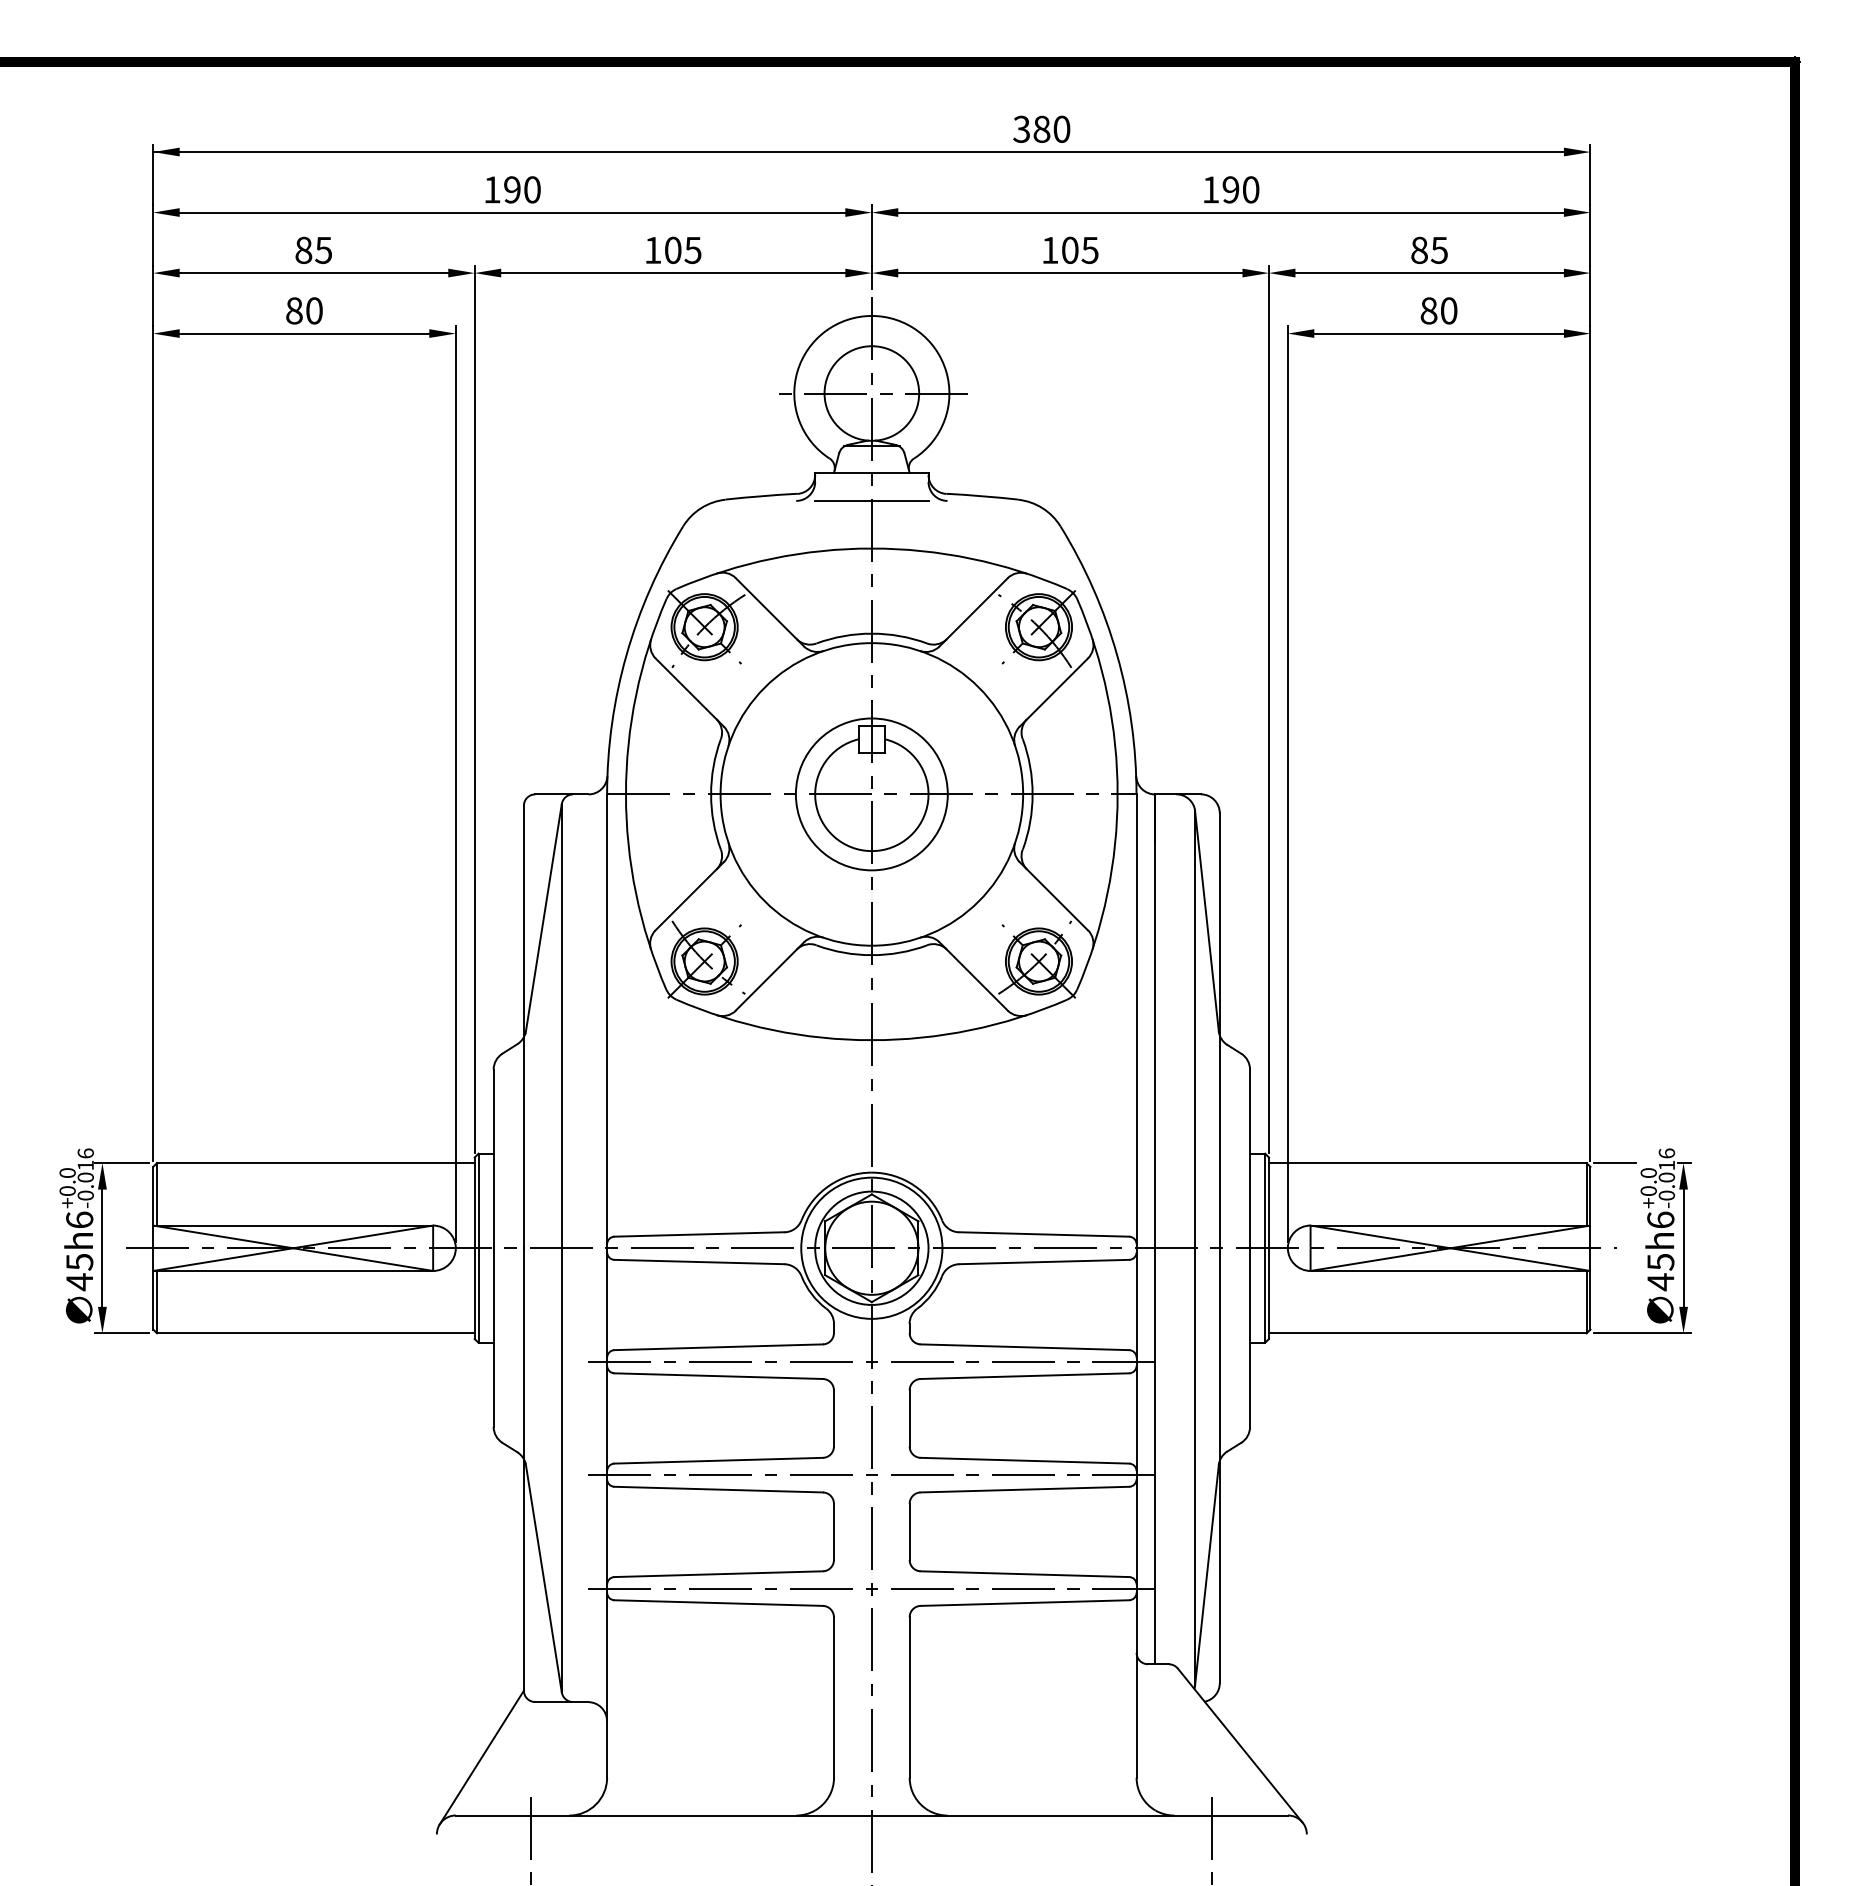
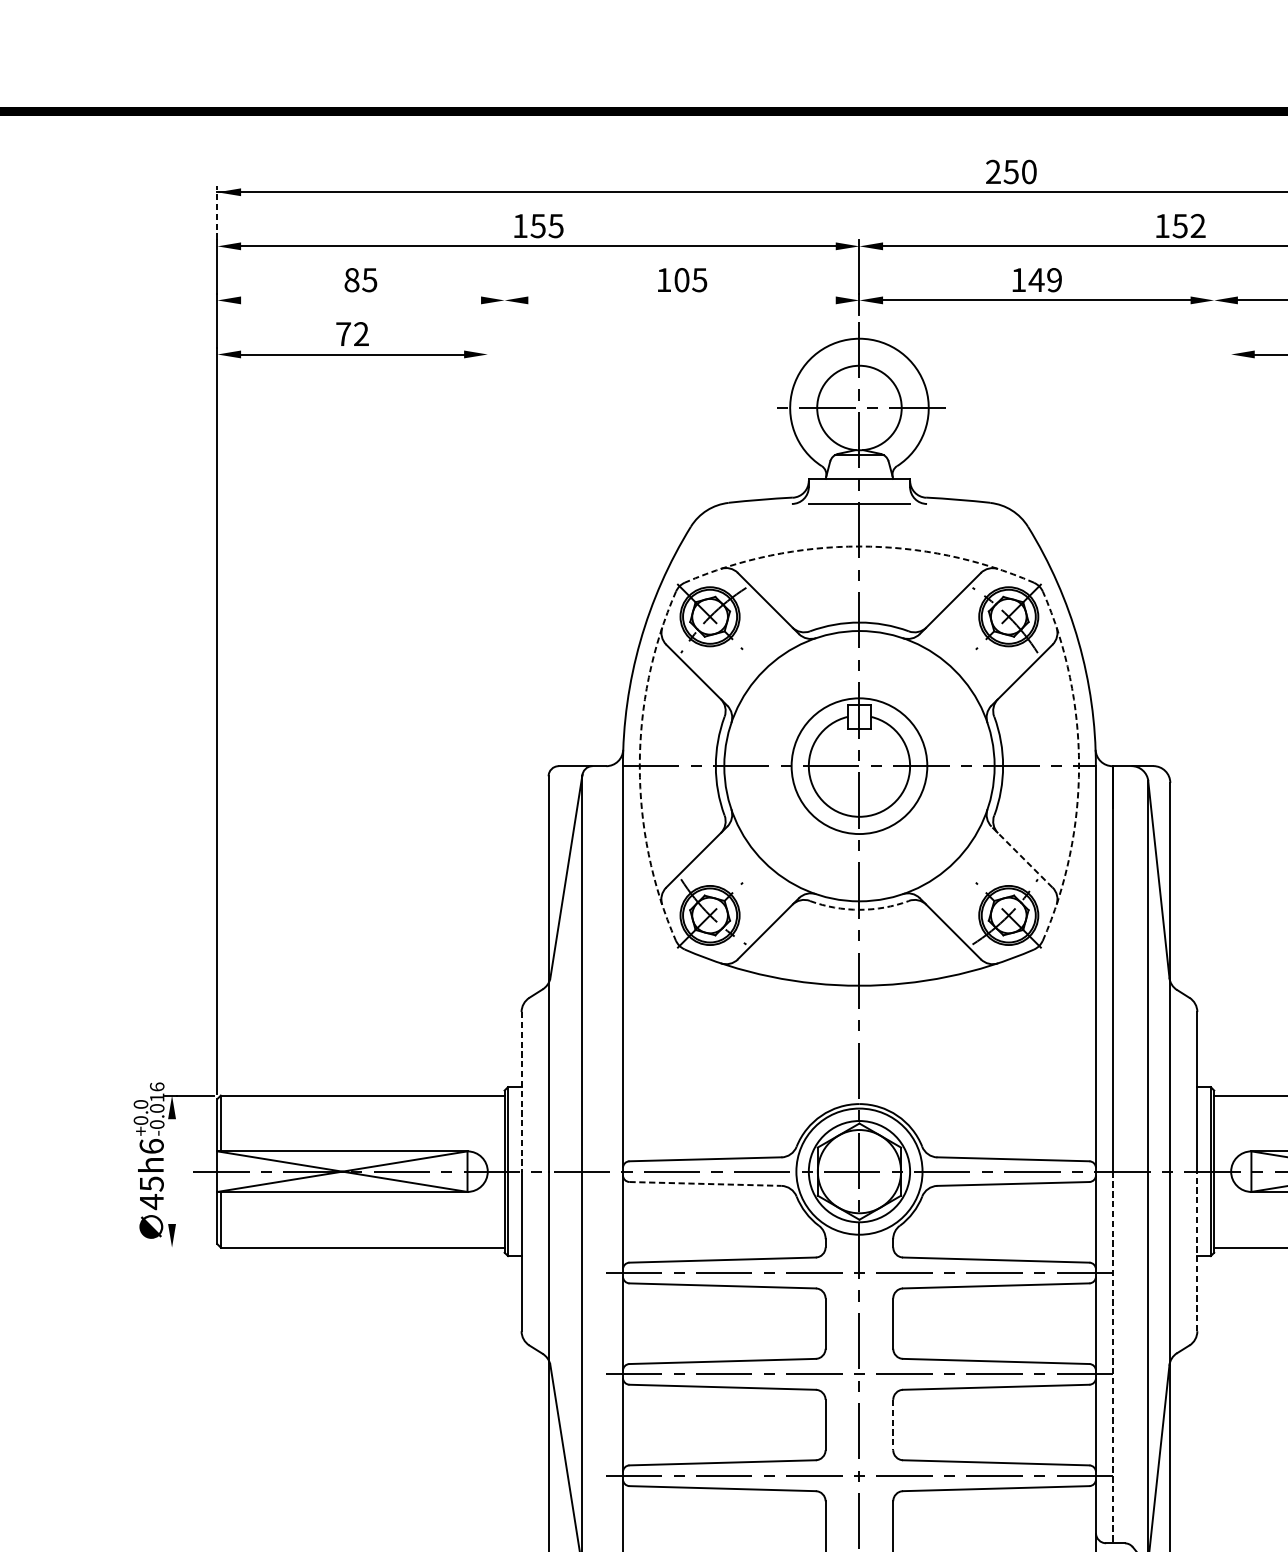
text: (1031, 128) -> (1002, 171), 380 -> 250
line: (153, 174) -> (217, 212), solid -> dashed
text: (521, 189) -> (546, 225), 190 -> 155
text: (1240, 189) -> (1188, 225), 190 -> 152
text: (1079, 250) -> (1044, 280), 105 -> 149
line: (313, 273) -> (360, 300), removed
line: (673, 273) -> (682, 300), removed
text: (304, 310) -> (352, 333), 80 -> 72
arc: (871, 548) -> (859, 546), solid -> dashed
line: (474, 708) -> (504, 689), removed
line: (1268, 708) -> (1213, 689), removed
line: (455, 783) -> (487, 756), removed
line: (1287, 783) -> (1230, 756), removed
arc: (625, 794) -> (639, 766), solid -> dashed
arc: (1117, 794) -> (1078, 766), solid -> dashed
line: (1053, 895) -> (1021, 856), solid -> dashed
arc: (871, 955) -> (859, 910), solid -> dashed
line: (493, 1159) -> (521, 1092), solid -> dashed
line: (102, 1247) -> (172, 1170), removed
line: (699, 1262) -> (705, 1184), solid -> dashed
line: (121, 1333) -> (189, 1247), removed
line: (1250, 1337) -> (1197, 1251), solid -> dashed
line: (1155, 1456) -> (1112, 1357), solid -> dashed
line: (909, 1532) -> (893, 1425), solid -> dashed

